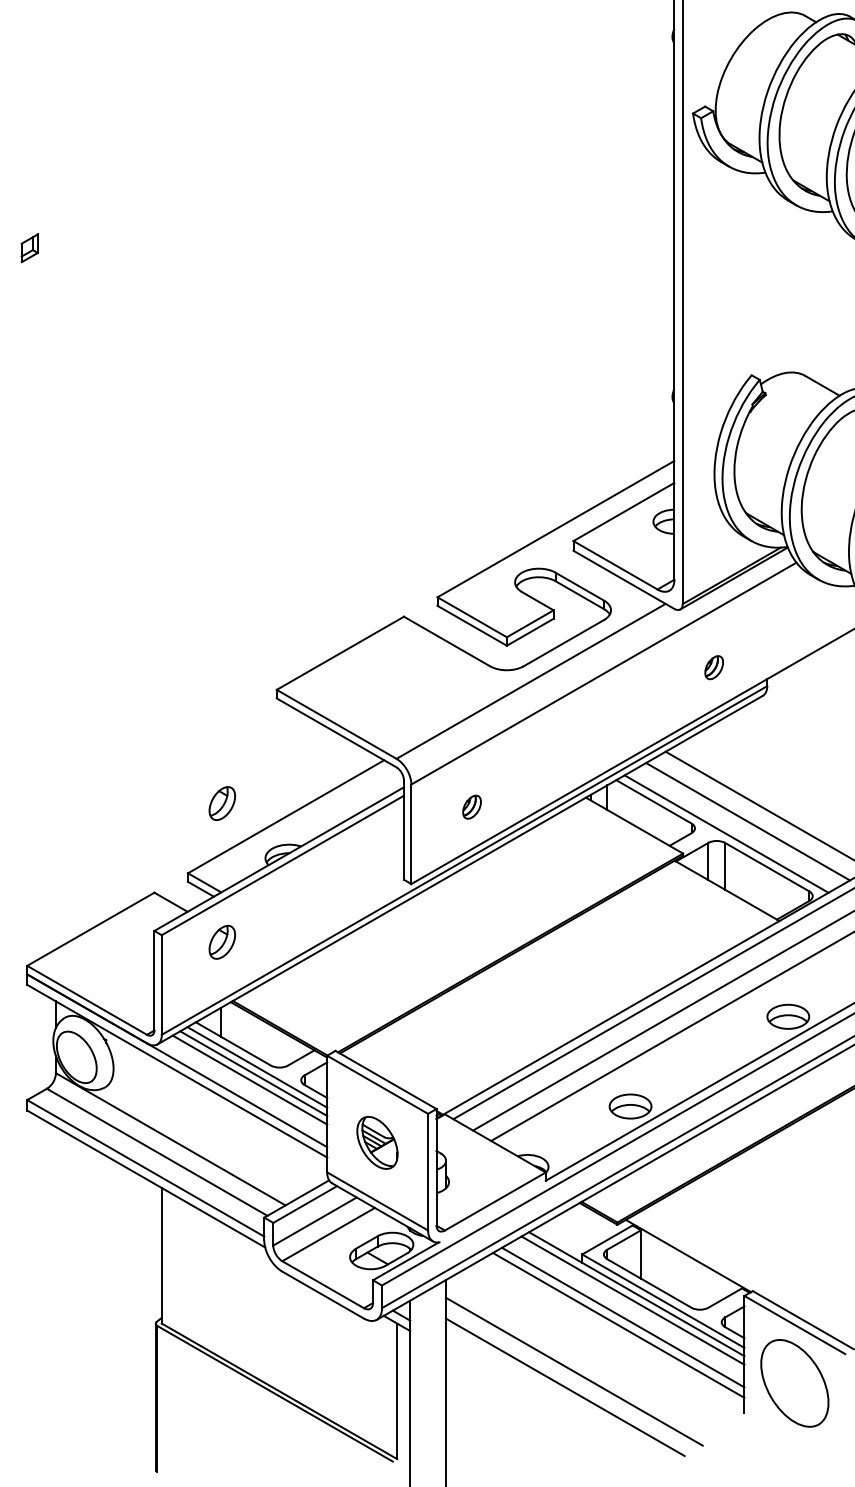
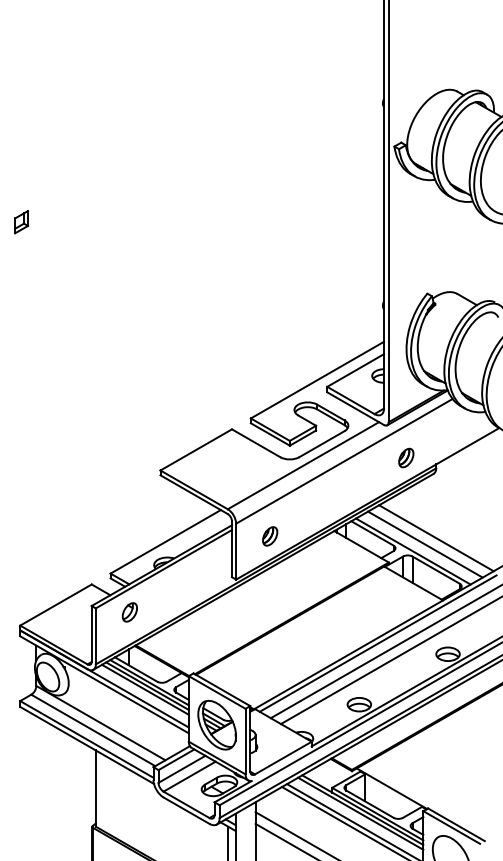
part: (29, 248) -> (21, 222), size x1.43
part: (714, 666) -> (406, 457), size x1.43
part: (221, 803) -> (129, 534), removed
part: (472, 807) -> (270, 536), size x1.43
part: (376, 1141) -> (216, 724), size x1.67

